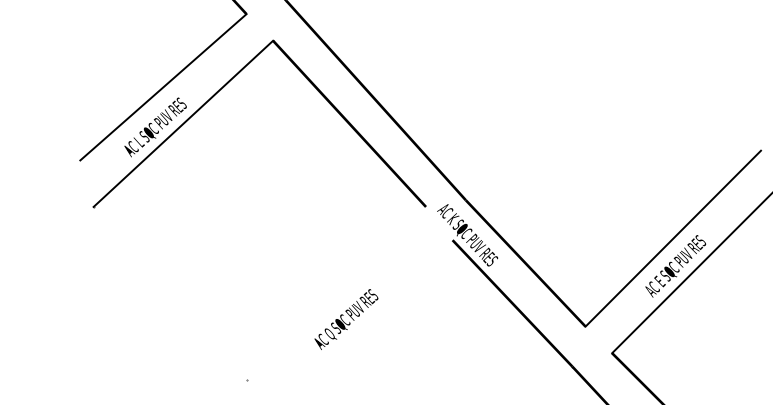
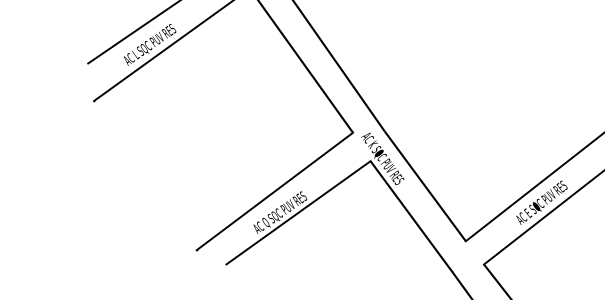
line: (336, 292) -> (275, 190), added
line: (369, 316) -> (298, 212), added

